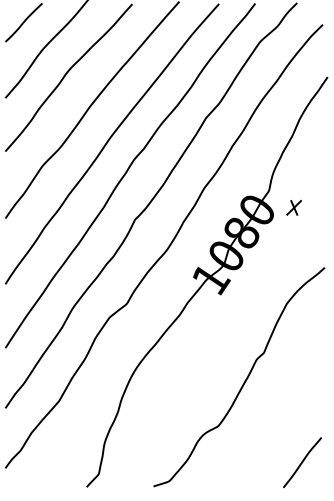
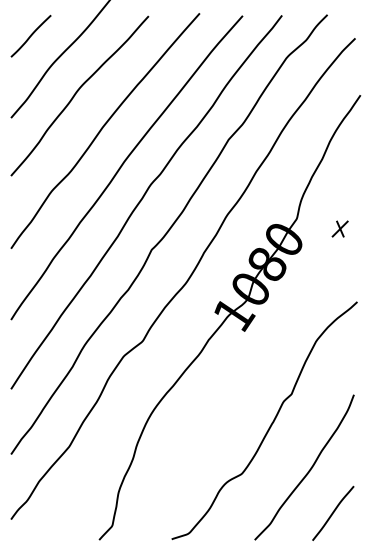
part: (293, 207) -> (339, 228), moved
curve: (279, 423) -> (308, 470), added

